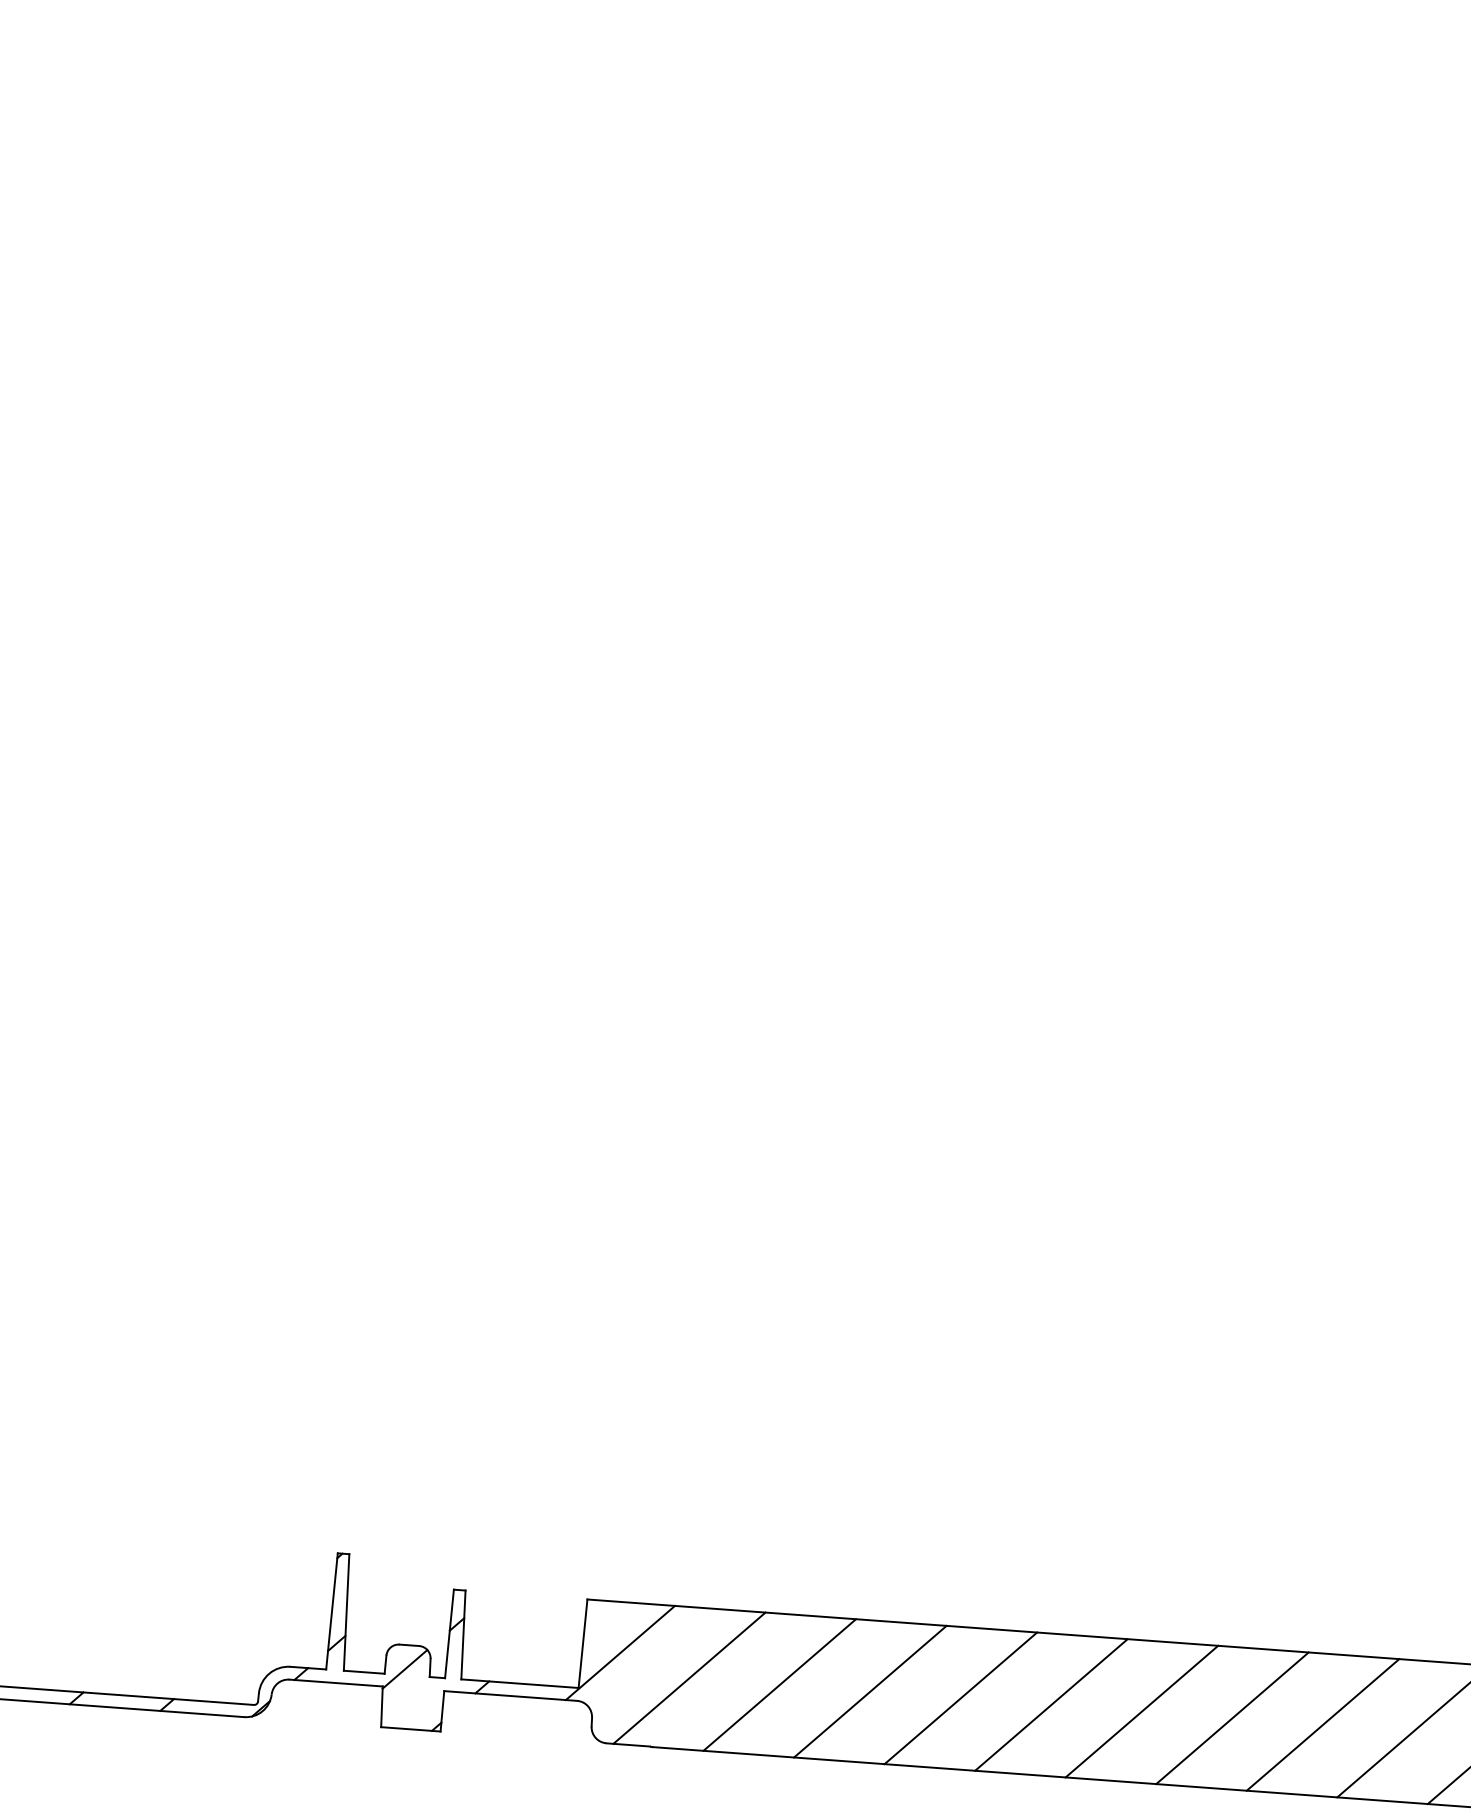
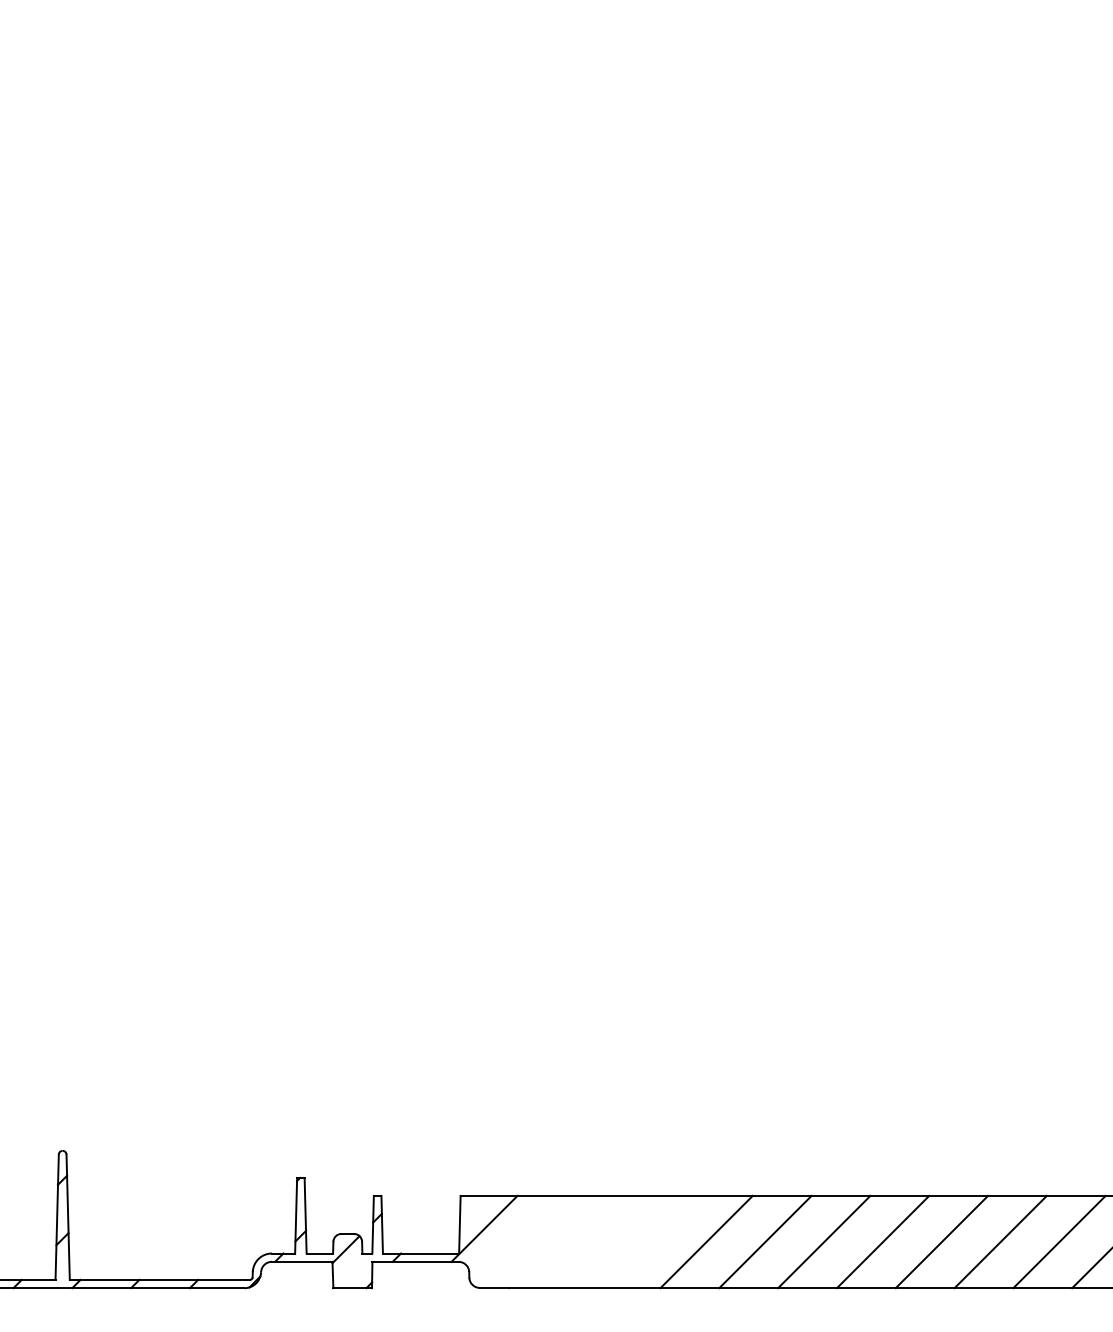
line: (689, 1677) -> (530, 1241), removed
line: (779, 1684) -> (588, 1241), removed
line: (869, 1690) -> (647, 1241), removed

